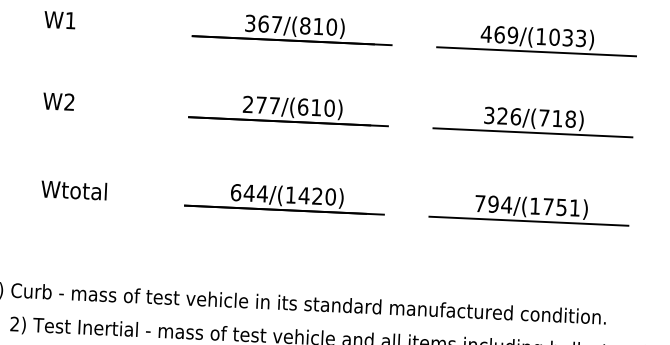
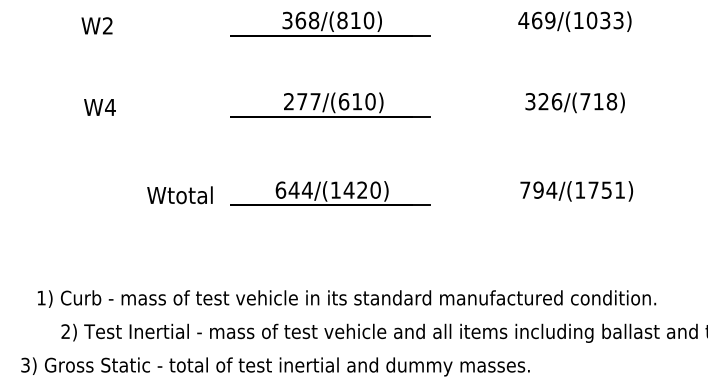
text: (70, 20) -> (107, 25), W1 -> W2
text: (277, 24) -> (314, 20), 367/(810) -> 368/(810)
line: (536, 51) -> (574, 35), removed
text: (69, 101) -> (110, 106), W2 -> W4
line: (532, 132) -> (574, 116), removed
text: (73, 190) -> (179, 195), moved
line: (528, 221) -> (574, 205), removed

